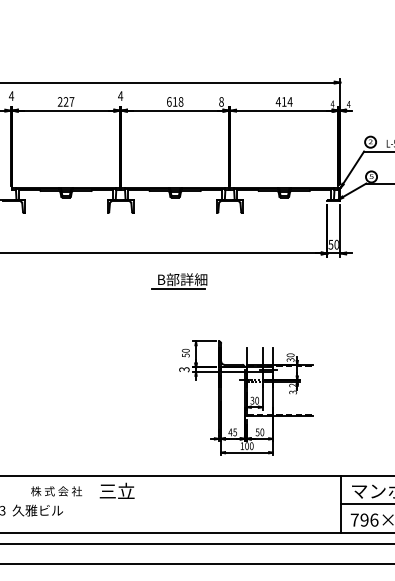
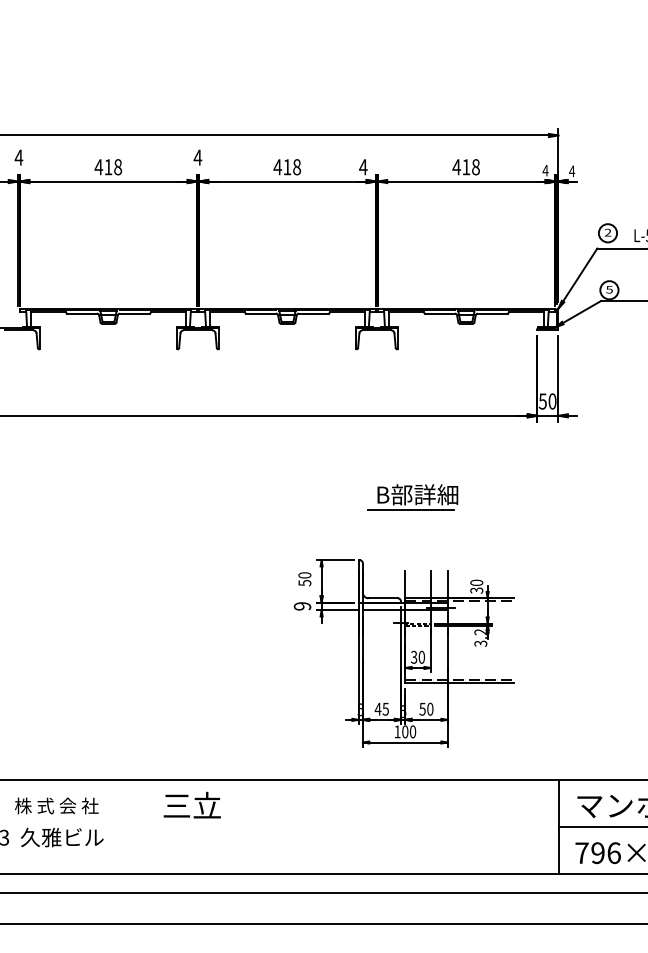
text: (65, 101) -> (107, 166), 227 -> 418
text: (168, 101) -> (276, 166), 618 -> 418
text: (221, 101) -> (363, 166), 8 -> 4
text: (289, 101) -> (474, 166), 414 -> 418
part: (179, 281) -> (412, 497), moved
text: (184, 369) -> (302, 606), 3 -> 9
text: (56, 491) -> (56, 806), moved

